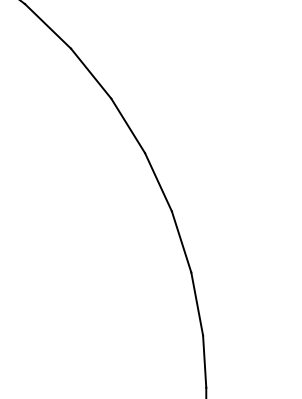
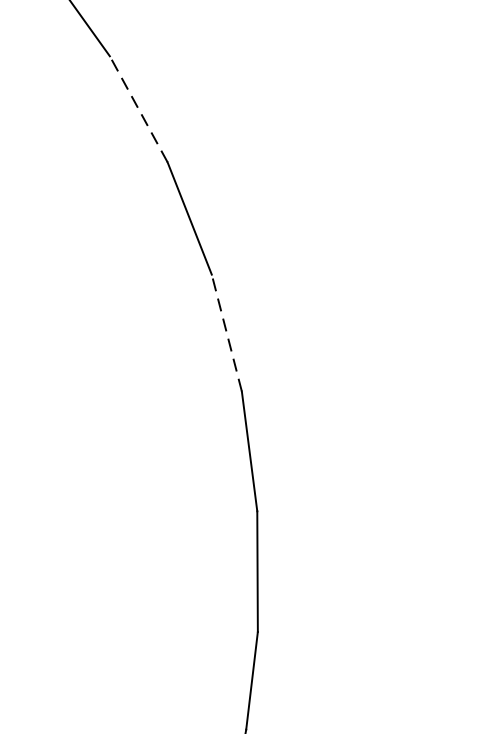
line: (90, 73) -> (137, 108), solid -> dashed
line: (158, 181) -> (227, 331), solid -> dashed

